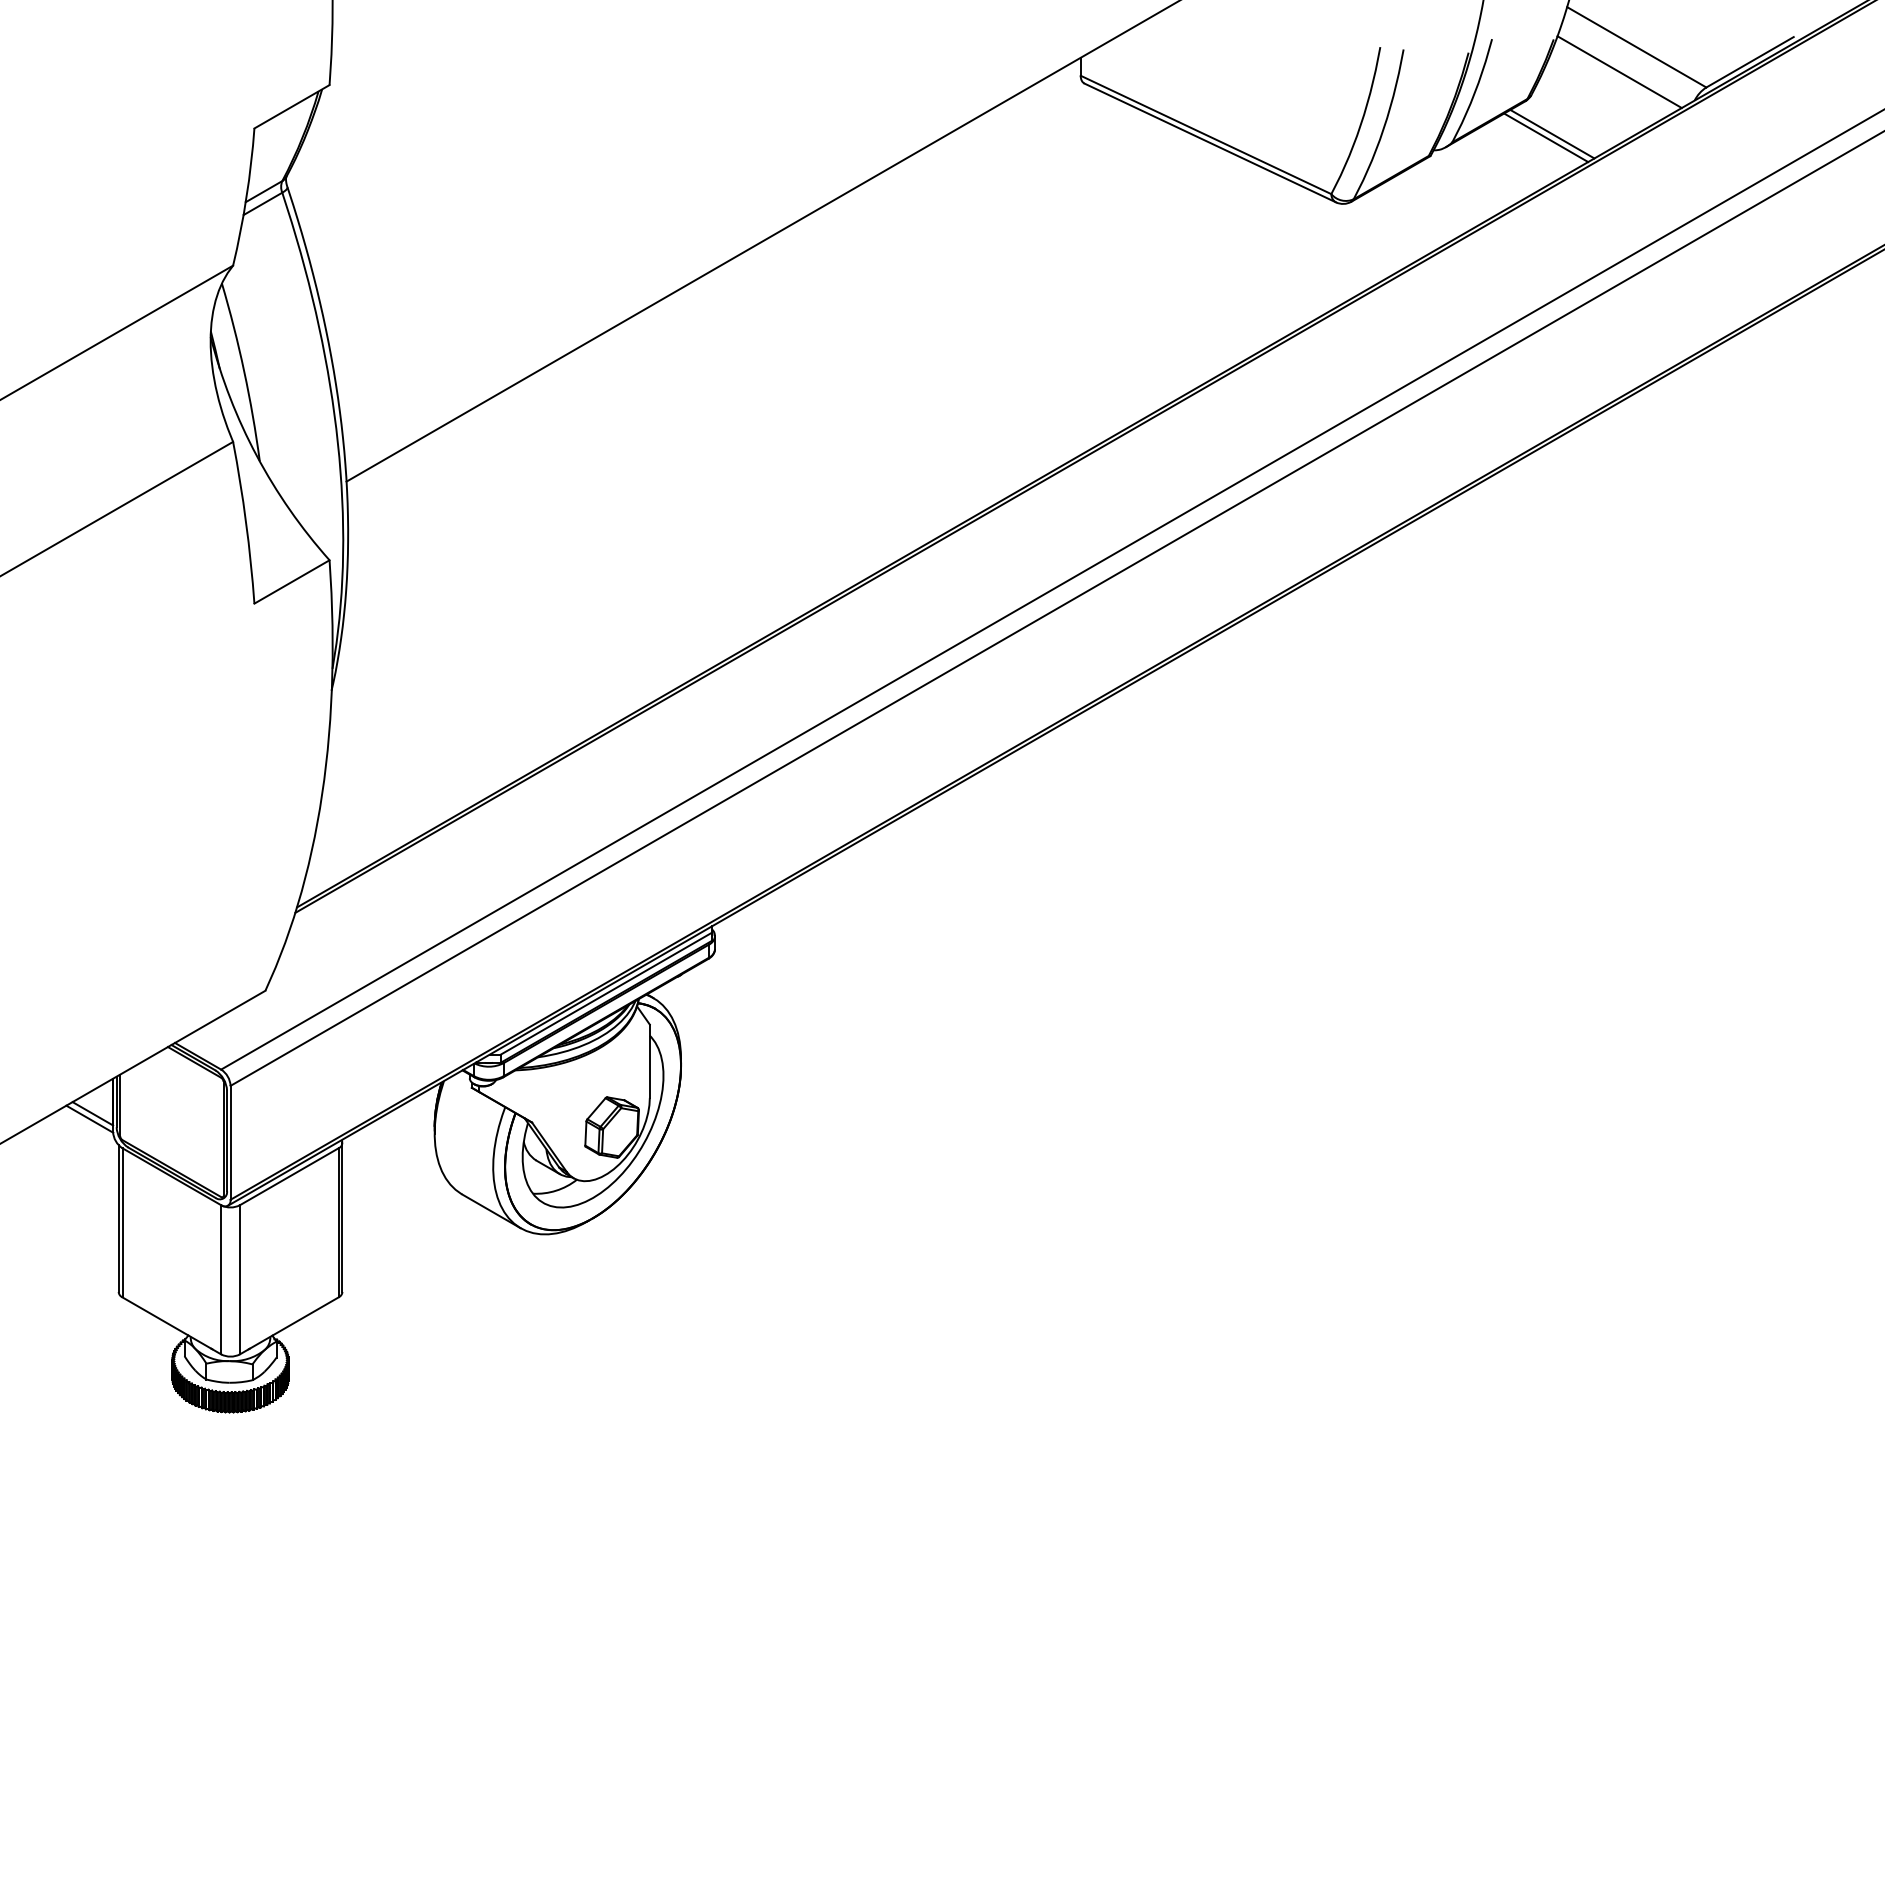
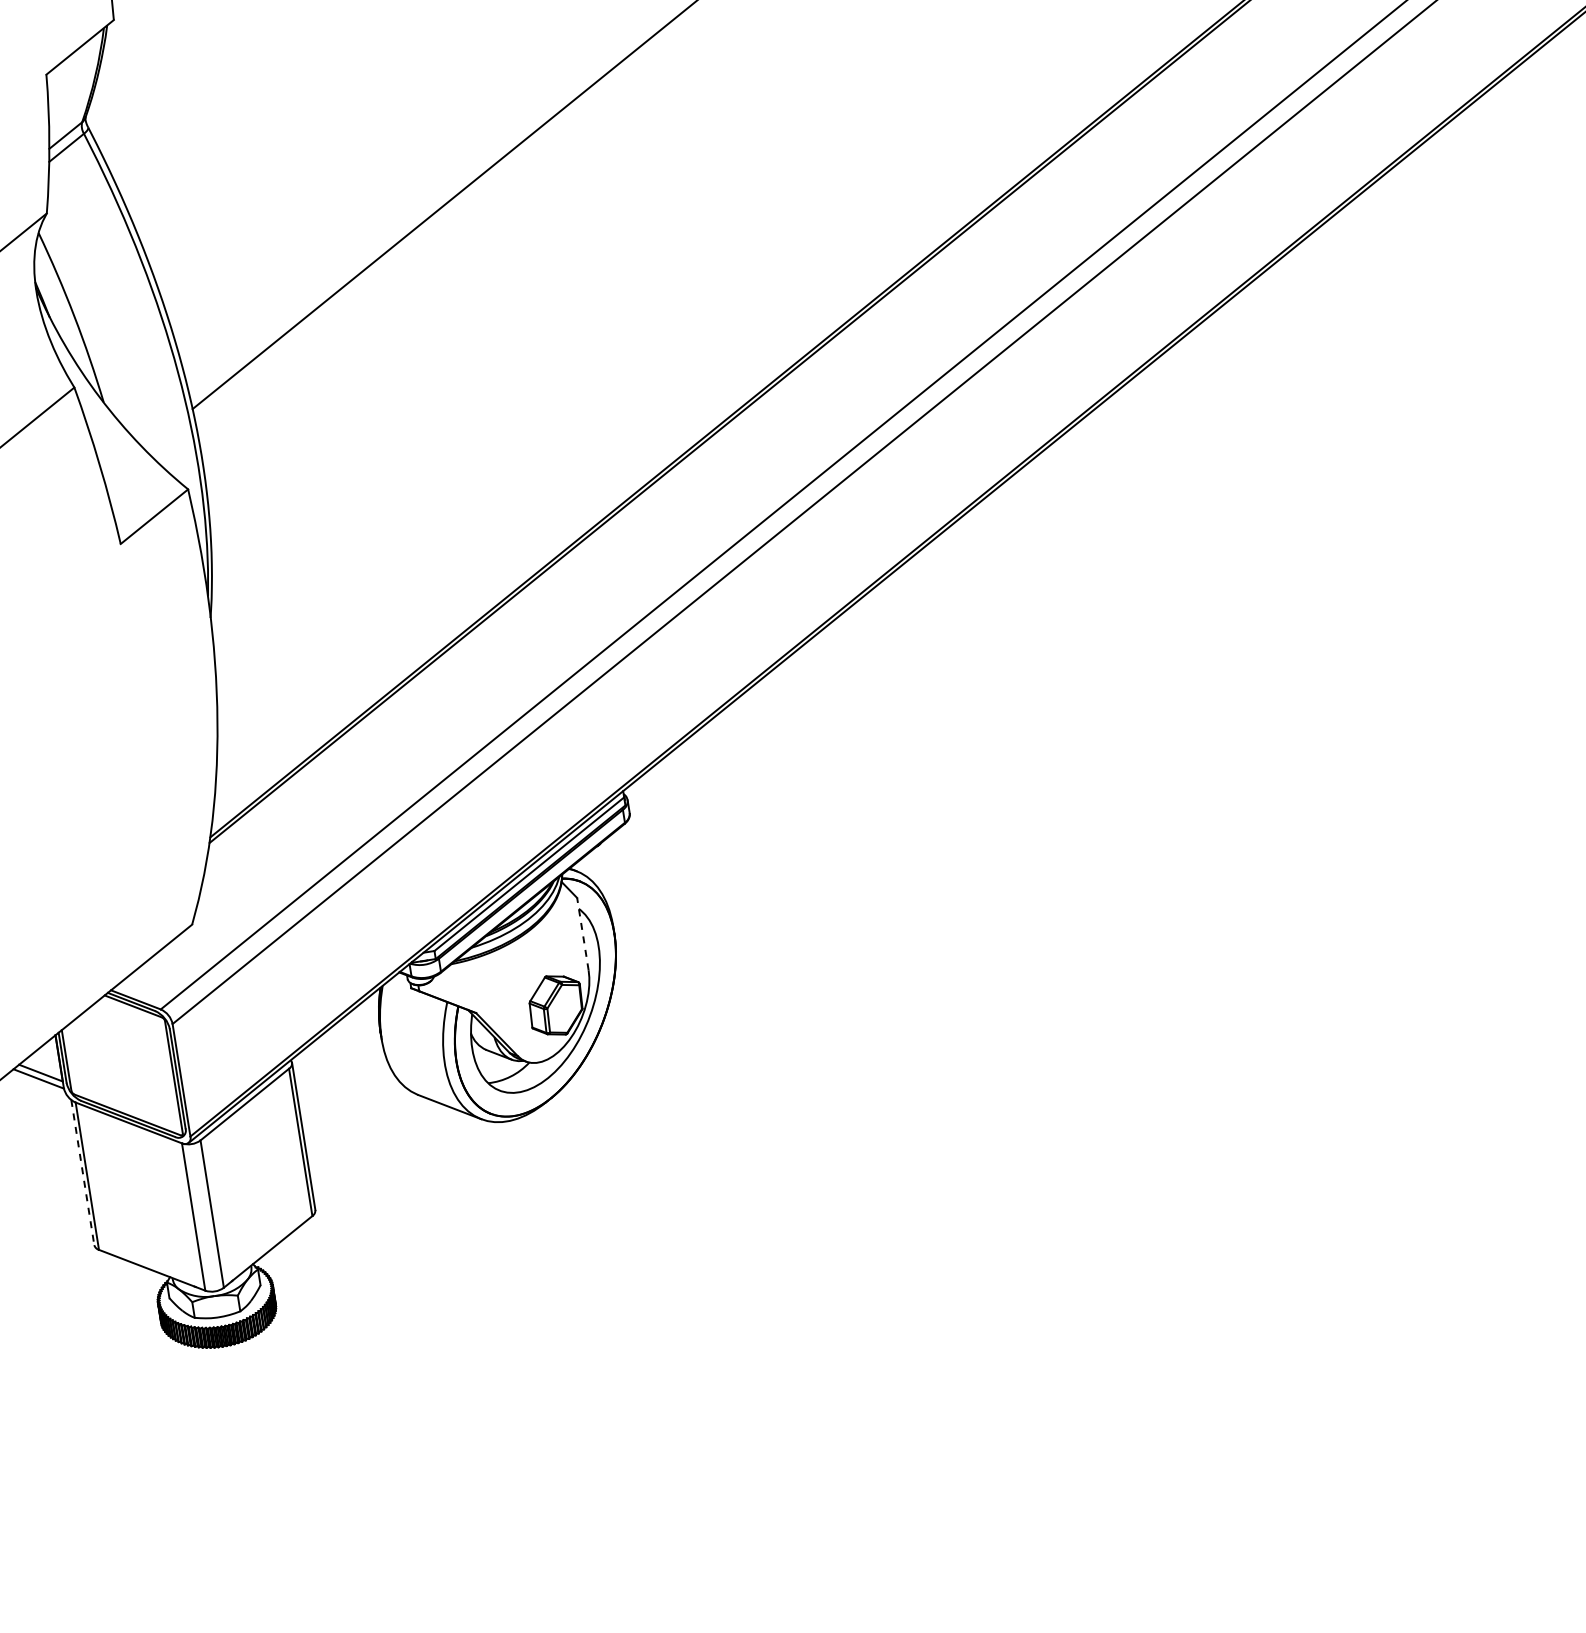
line: (649, 1061) -> (582, 934), solid -> dashed
line: (118, 1219) -> (82, 1173), solid -> dashed

